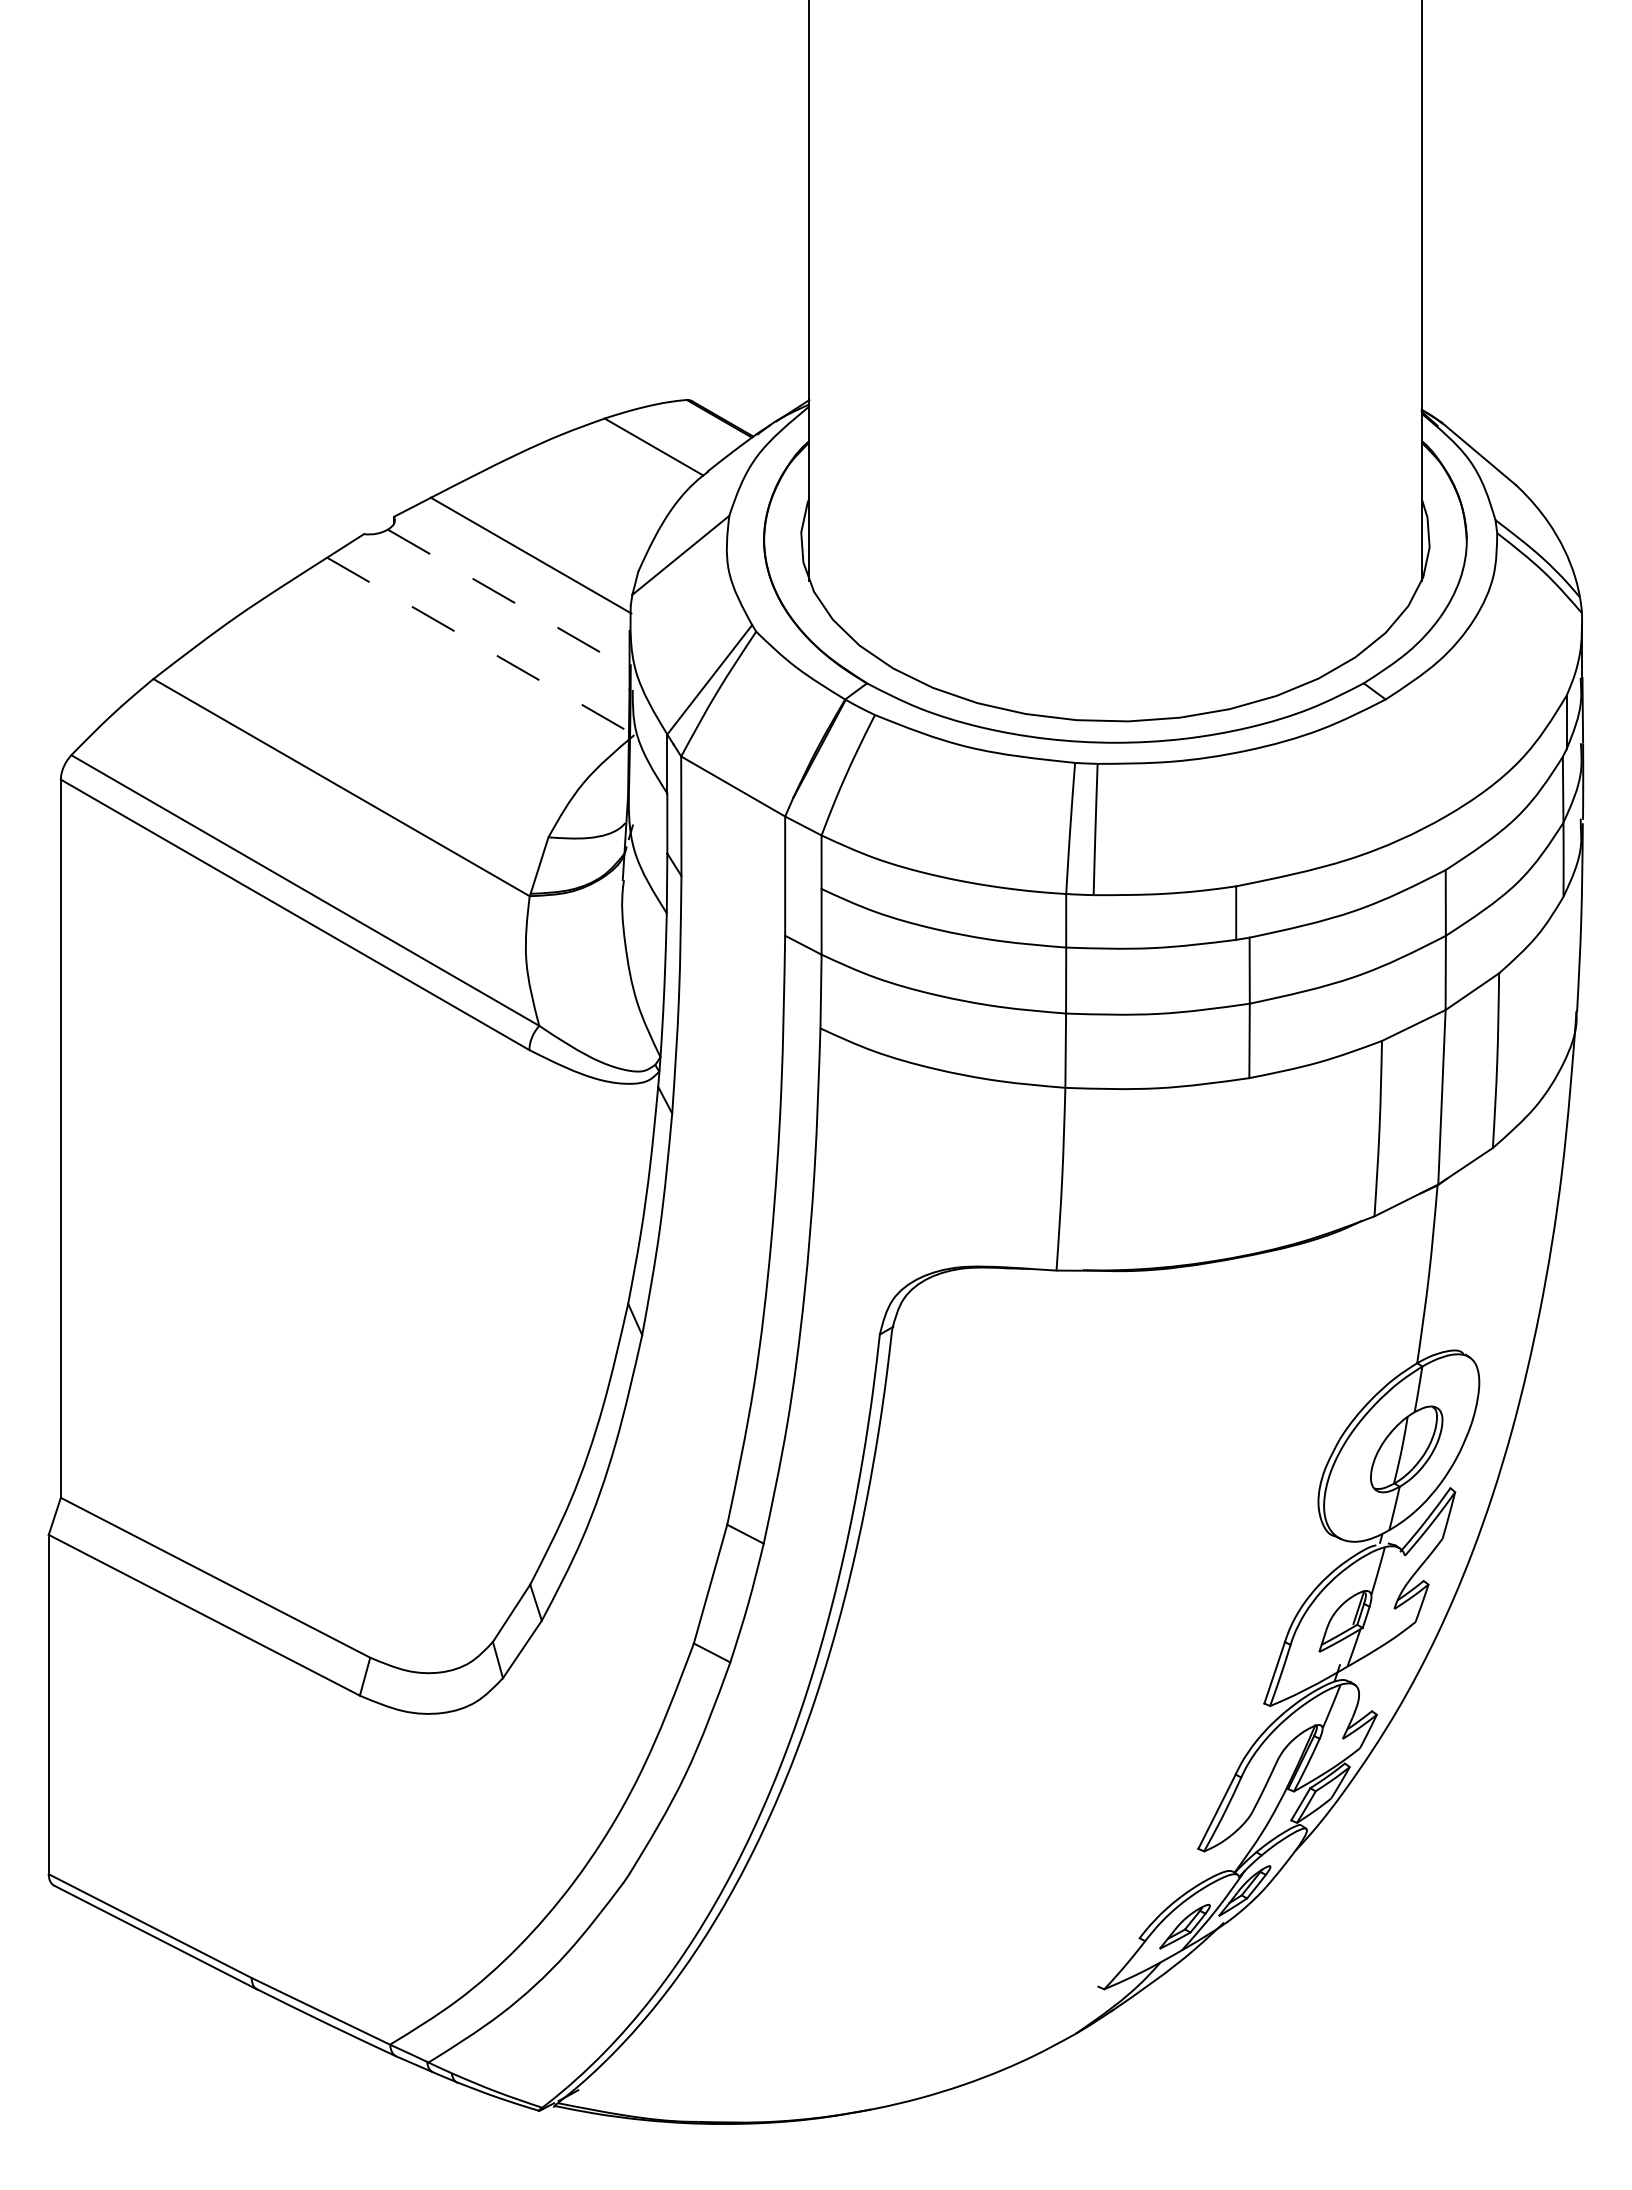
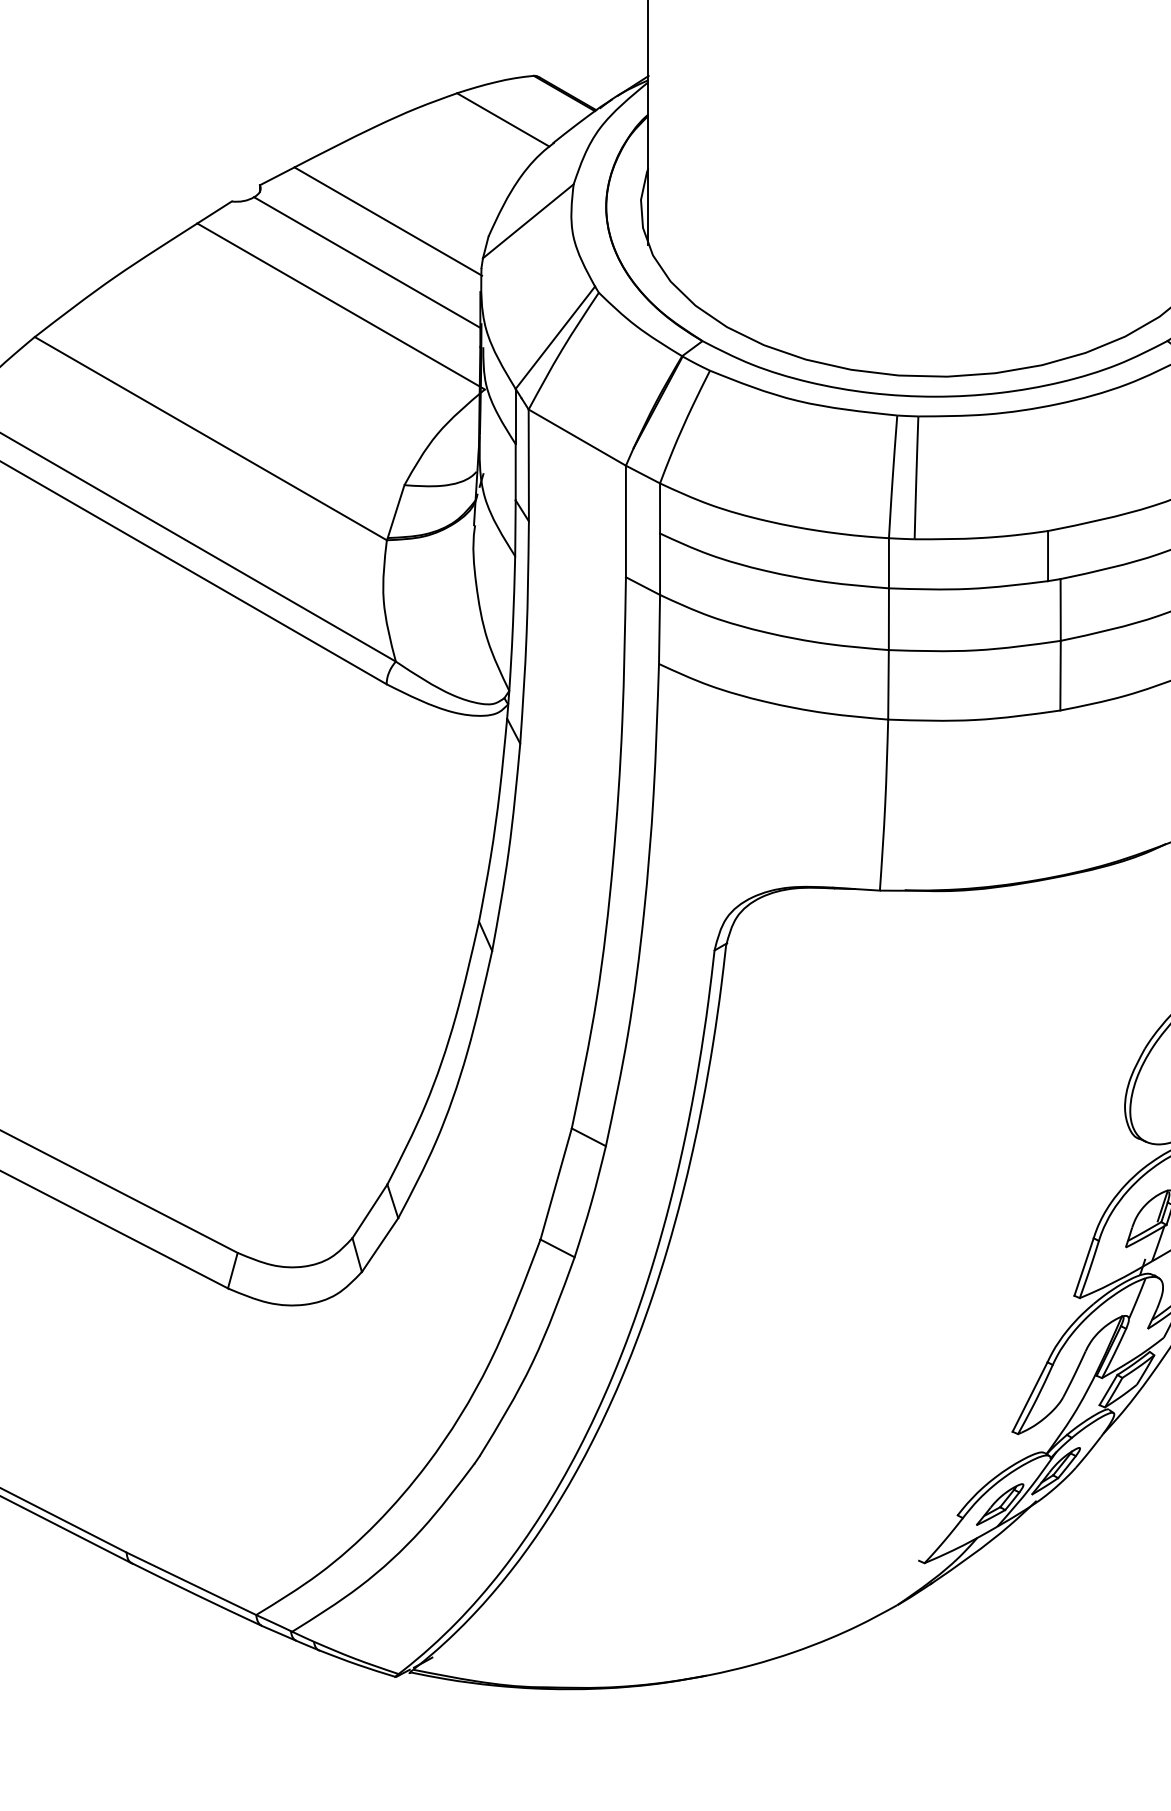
line: (508, 599) -> (367, 262), dashed -> solid
line: (481, 646) -> (341, 306), dashed -> solid

